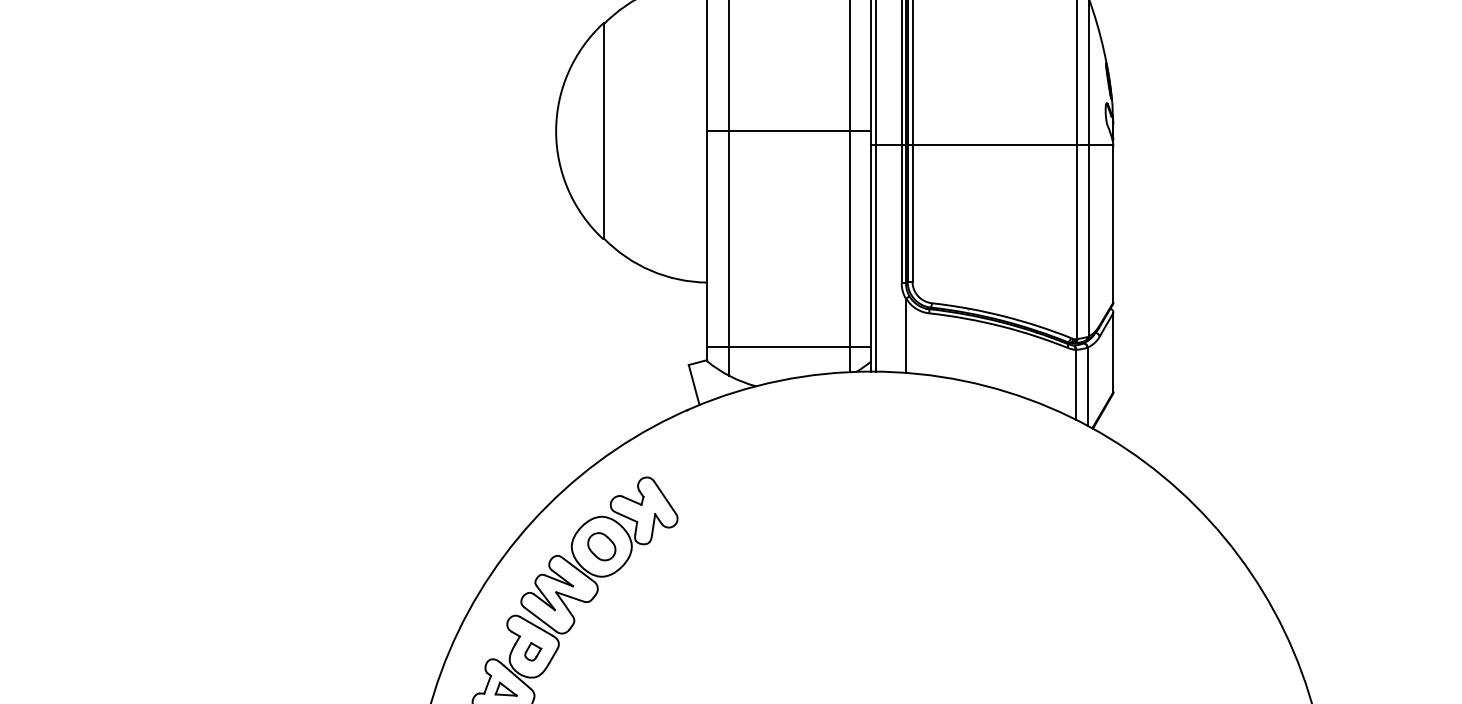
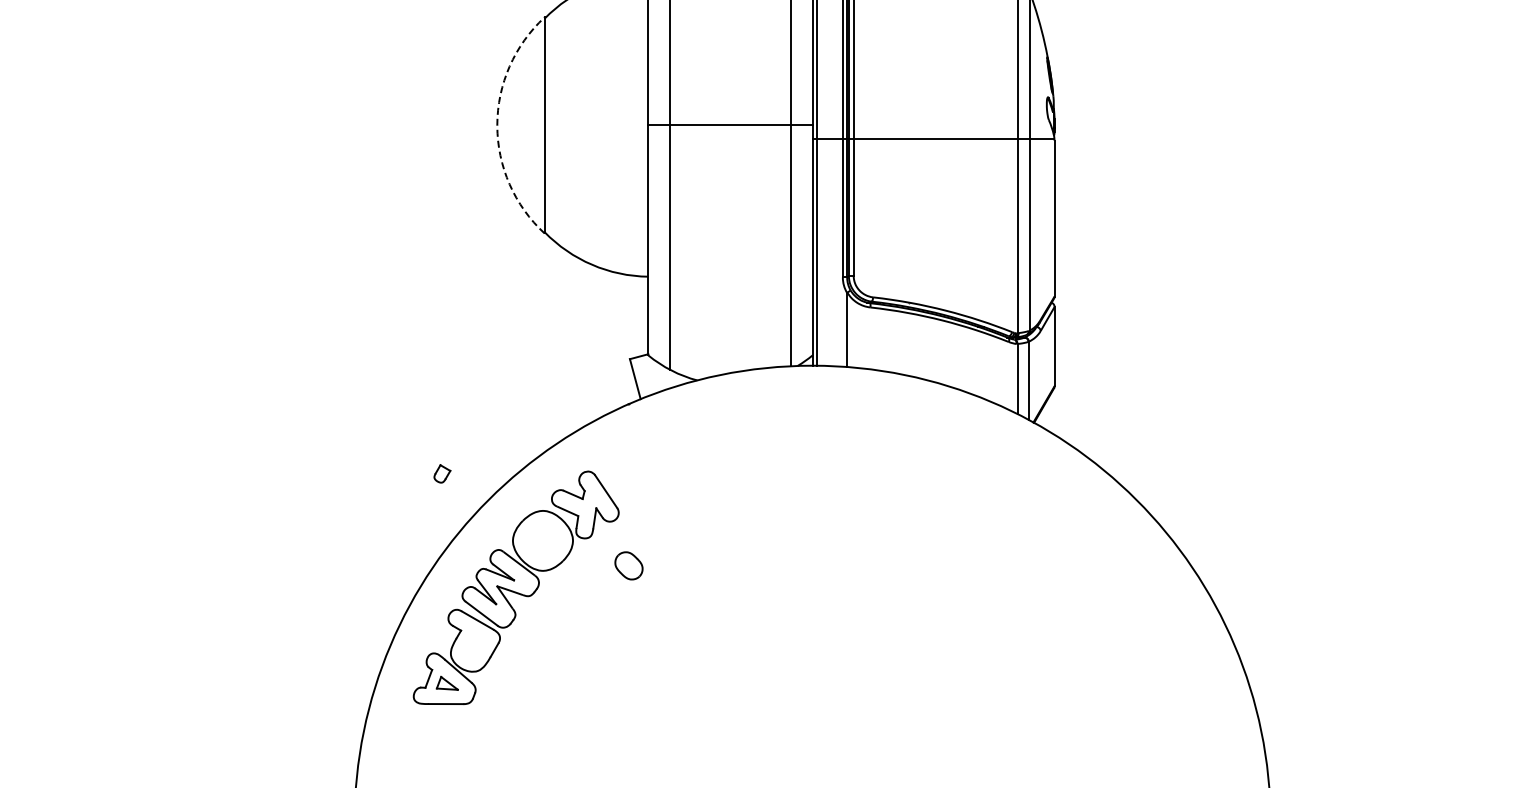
arc: (556, 131) -> (497, 125), solid -> dashed
line: (789, 347) -> (730, 341), removed
part: (601, 546) -> (628, 565), moved
part: (533, 651) -> (442, 473), moved

